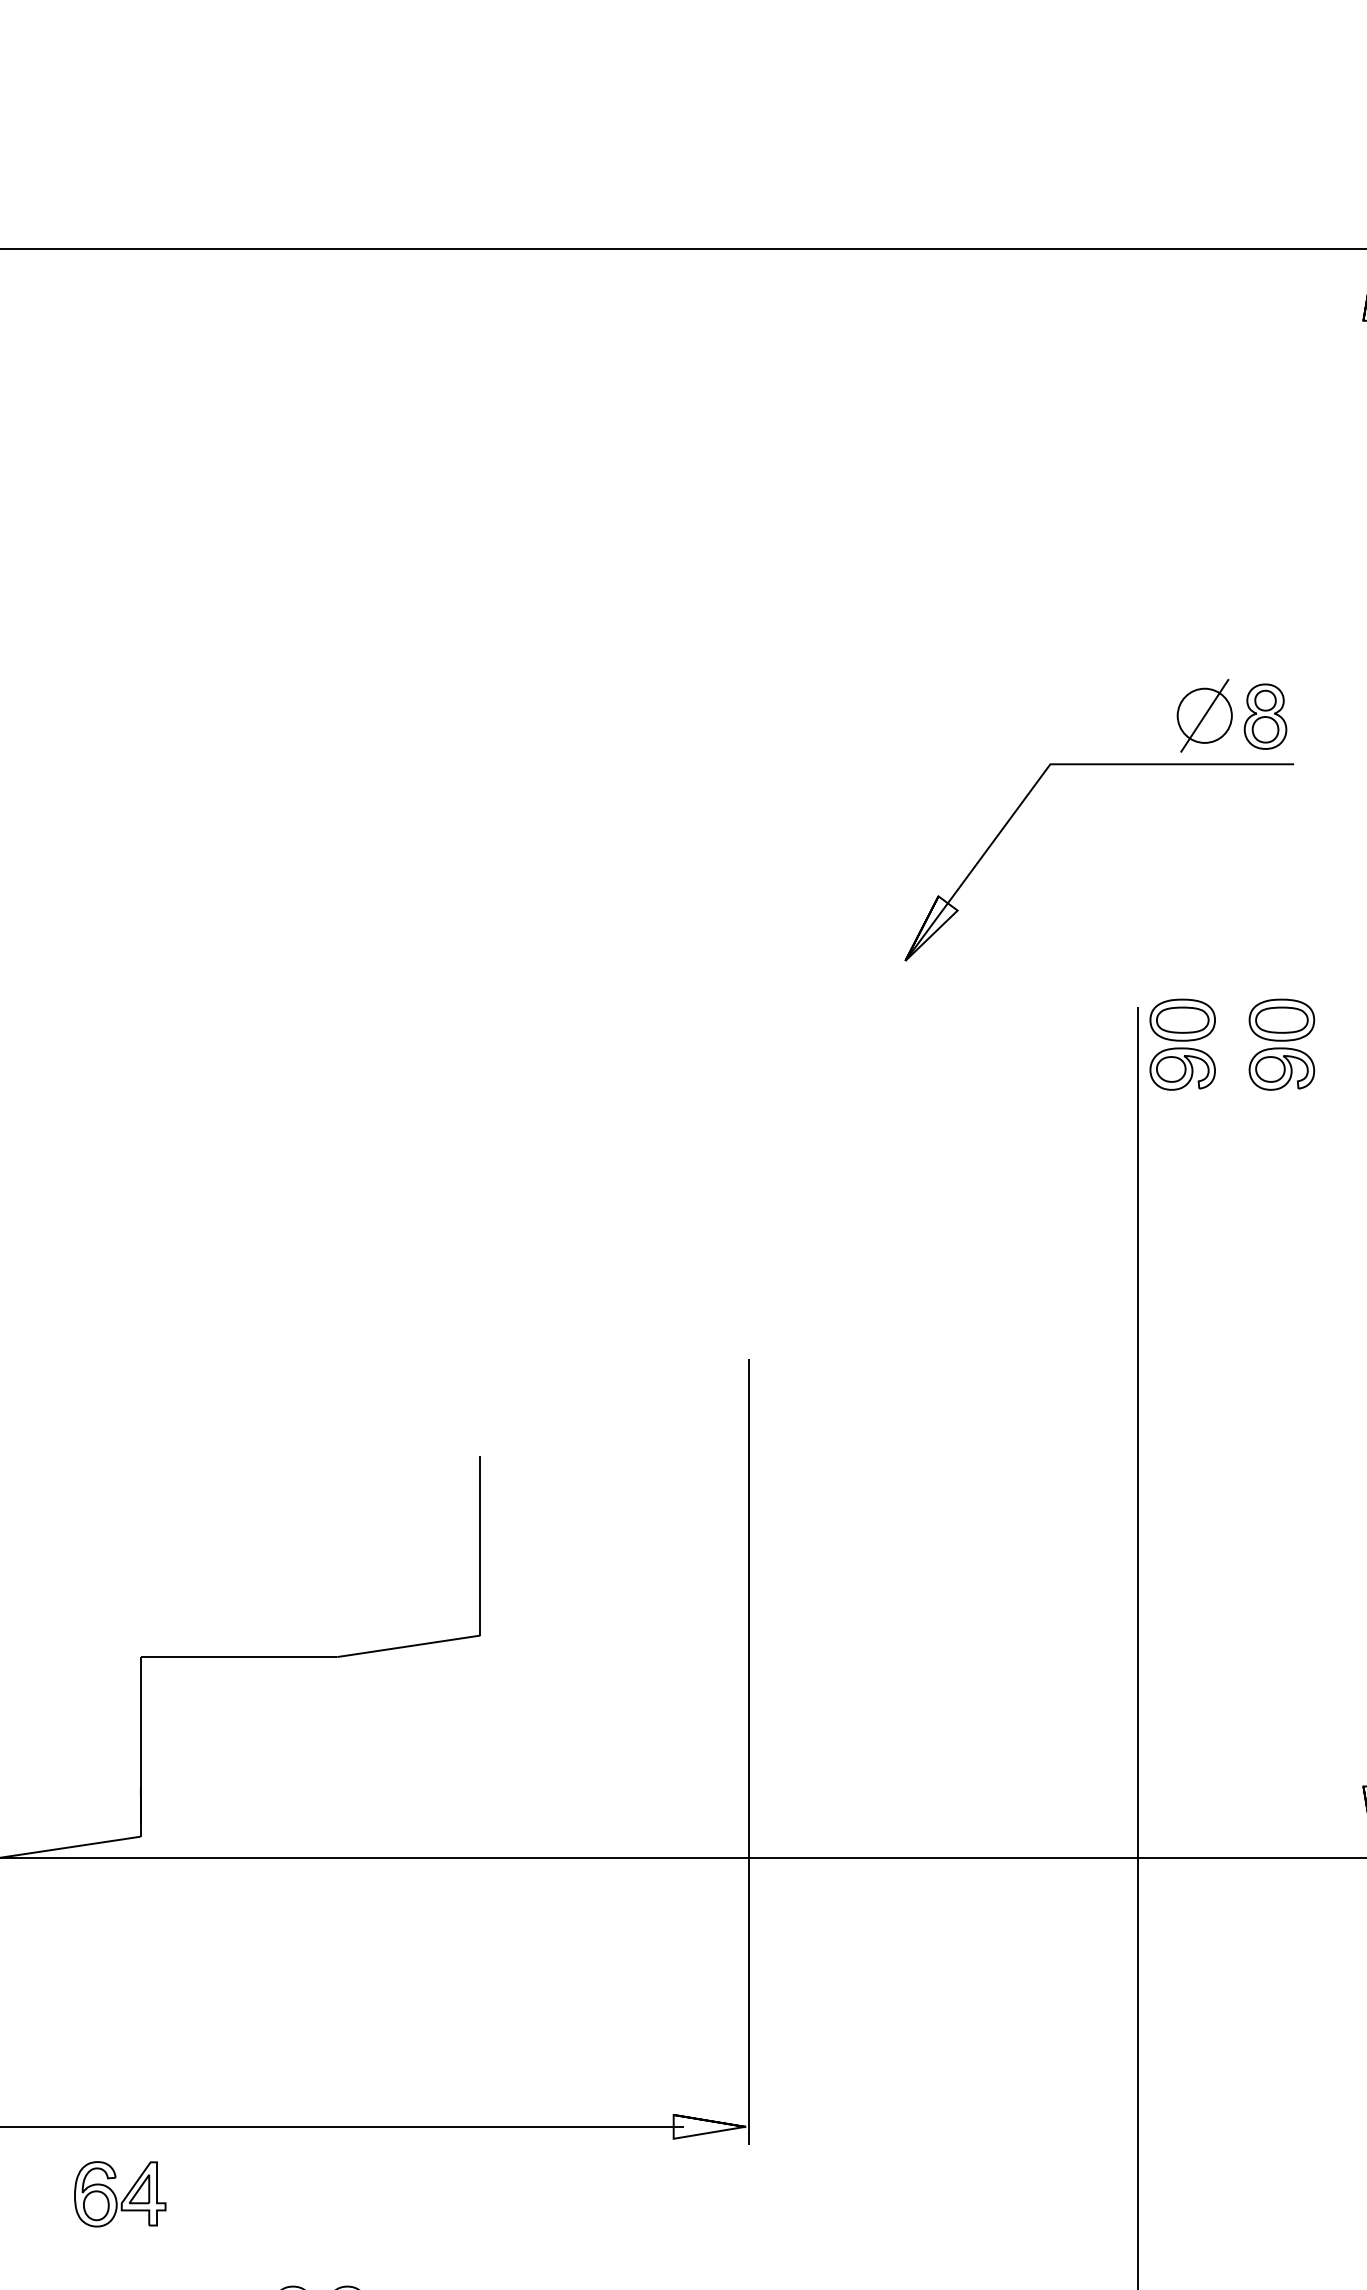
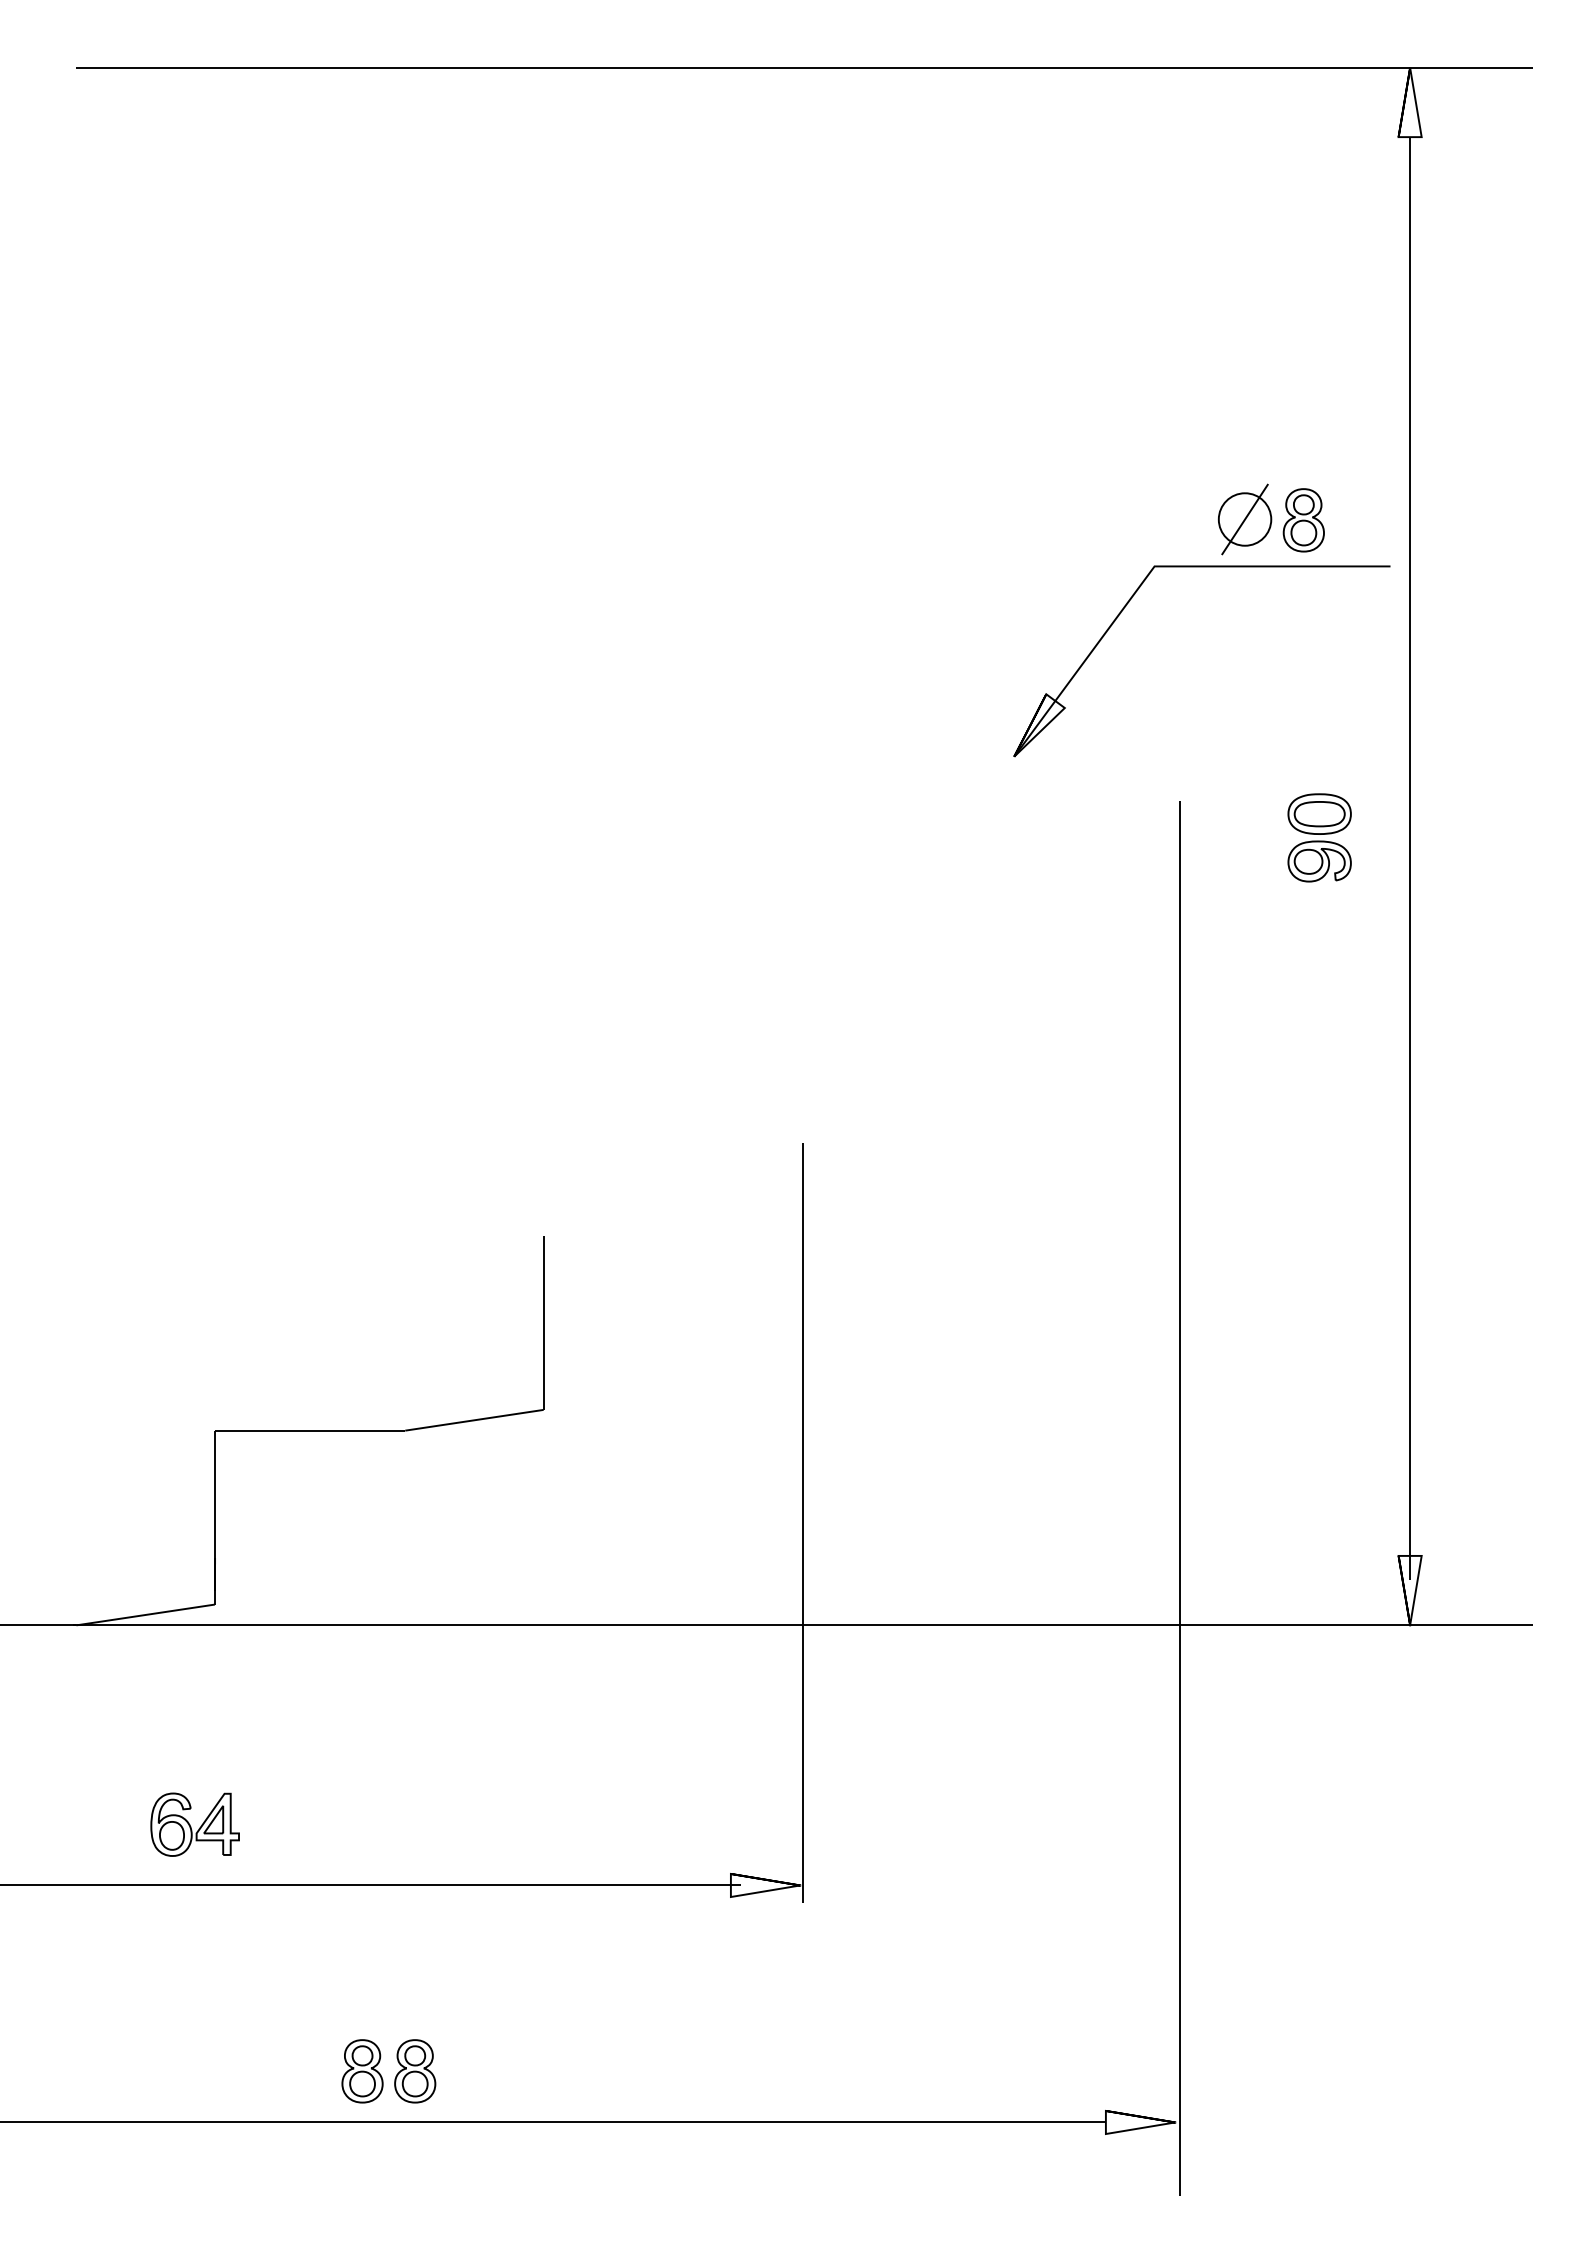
part: (1021, 805) -> (1126, 606), moved
part: (1182, 1044) -> (1223, 837), removed
part: (119, 2194) -> (194, 1824), moved

